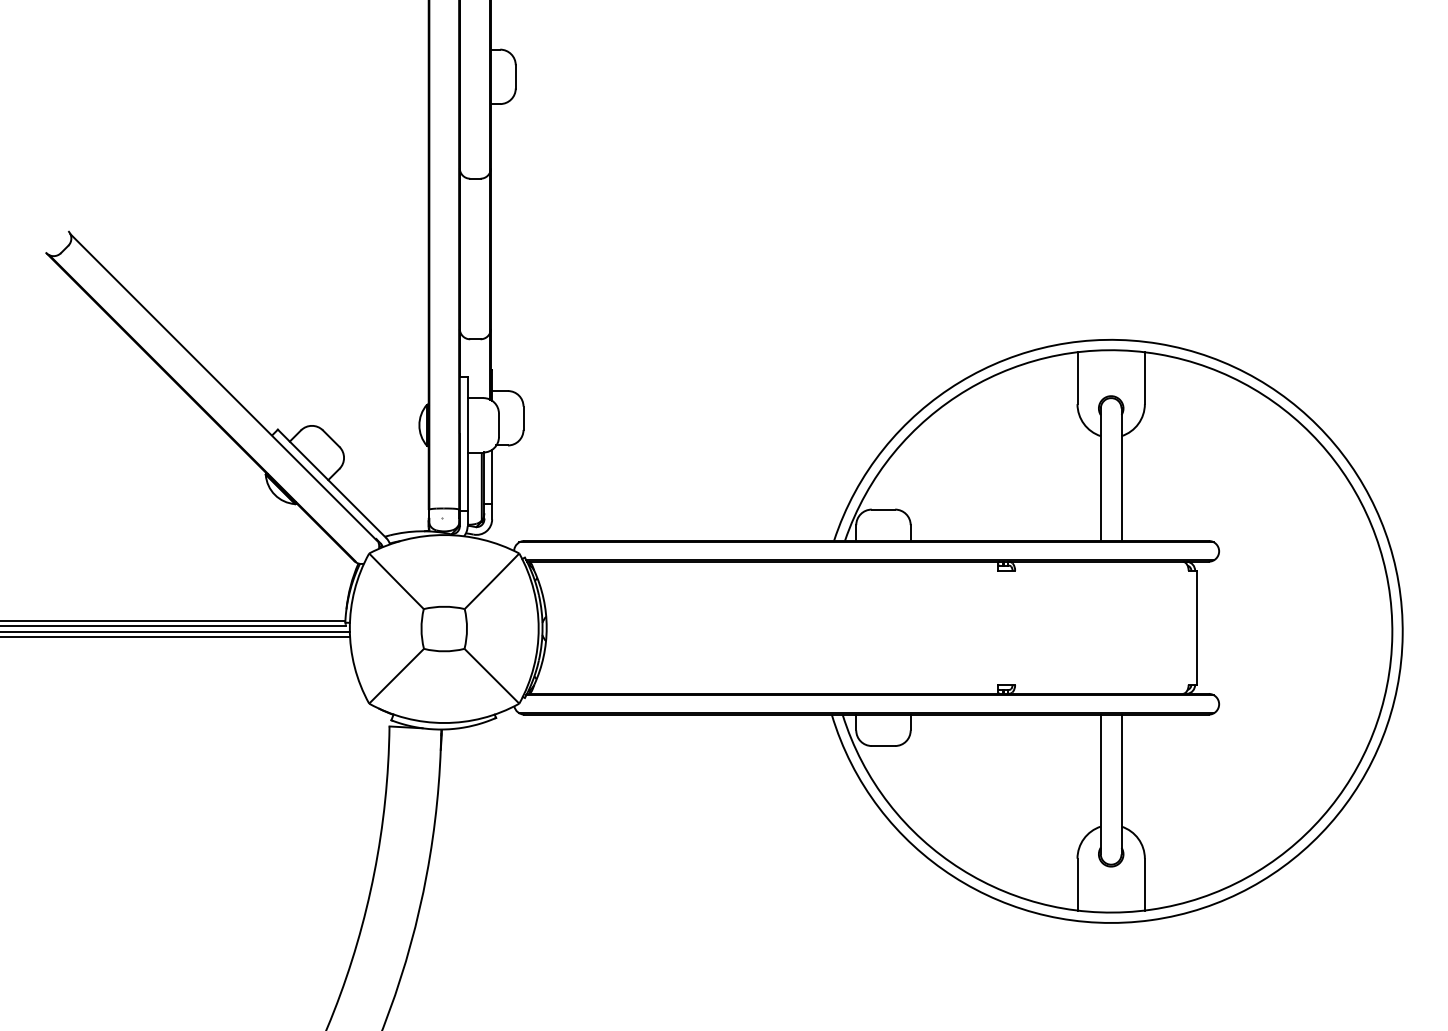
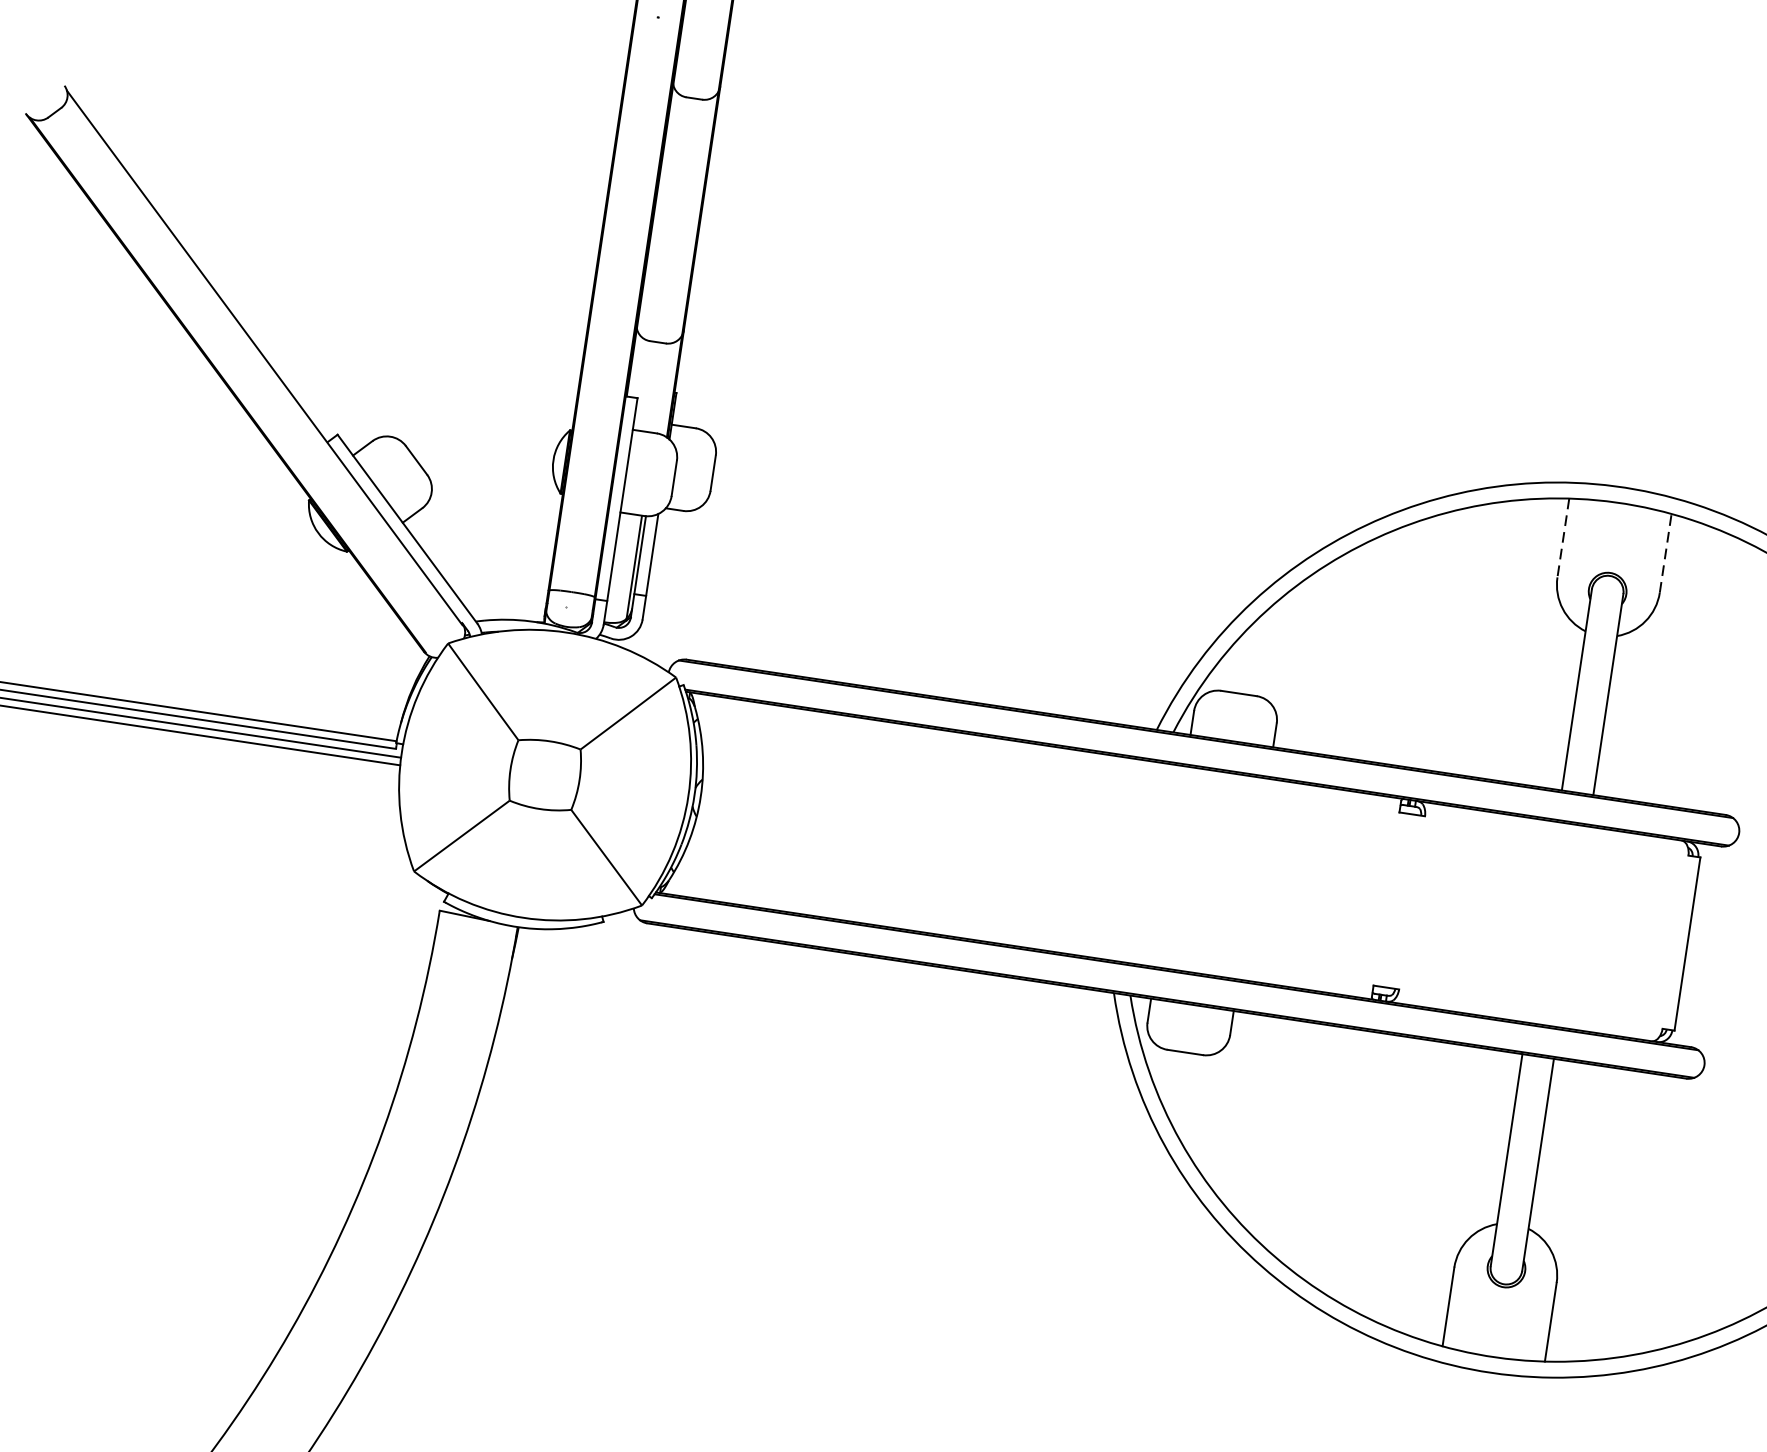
line: (1077, 378) -> (1563, 538), solid -> dashed
line: (1144, 378) -> (1665, 553), solid -> dashed

